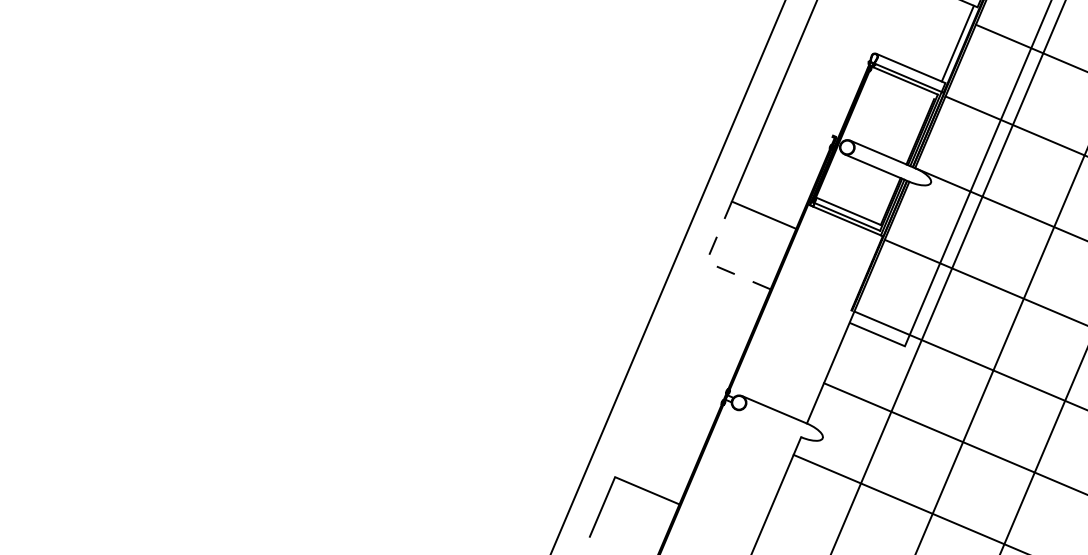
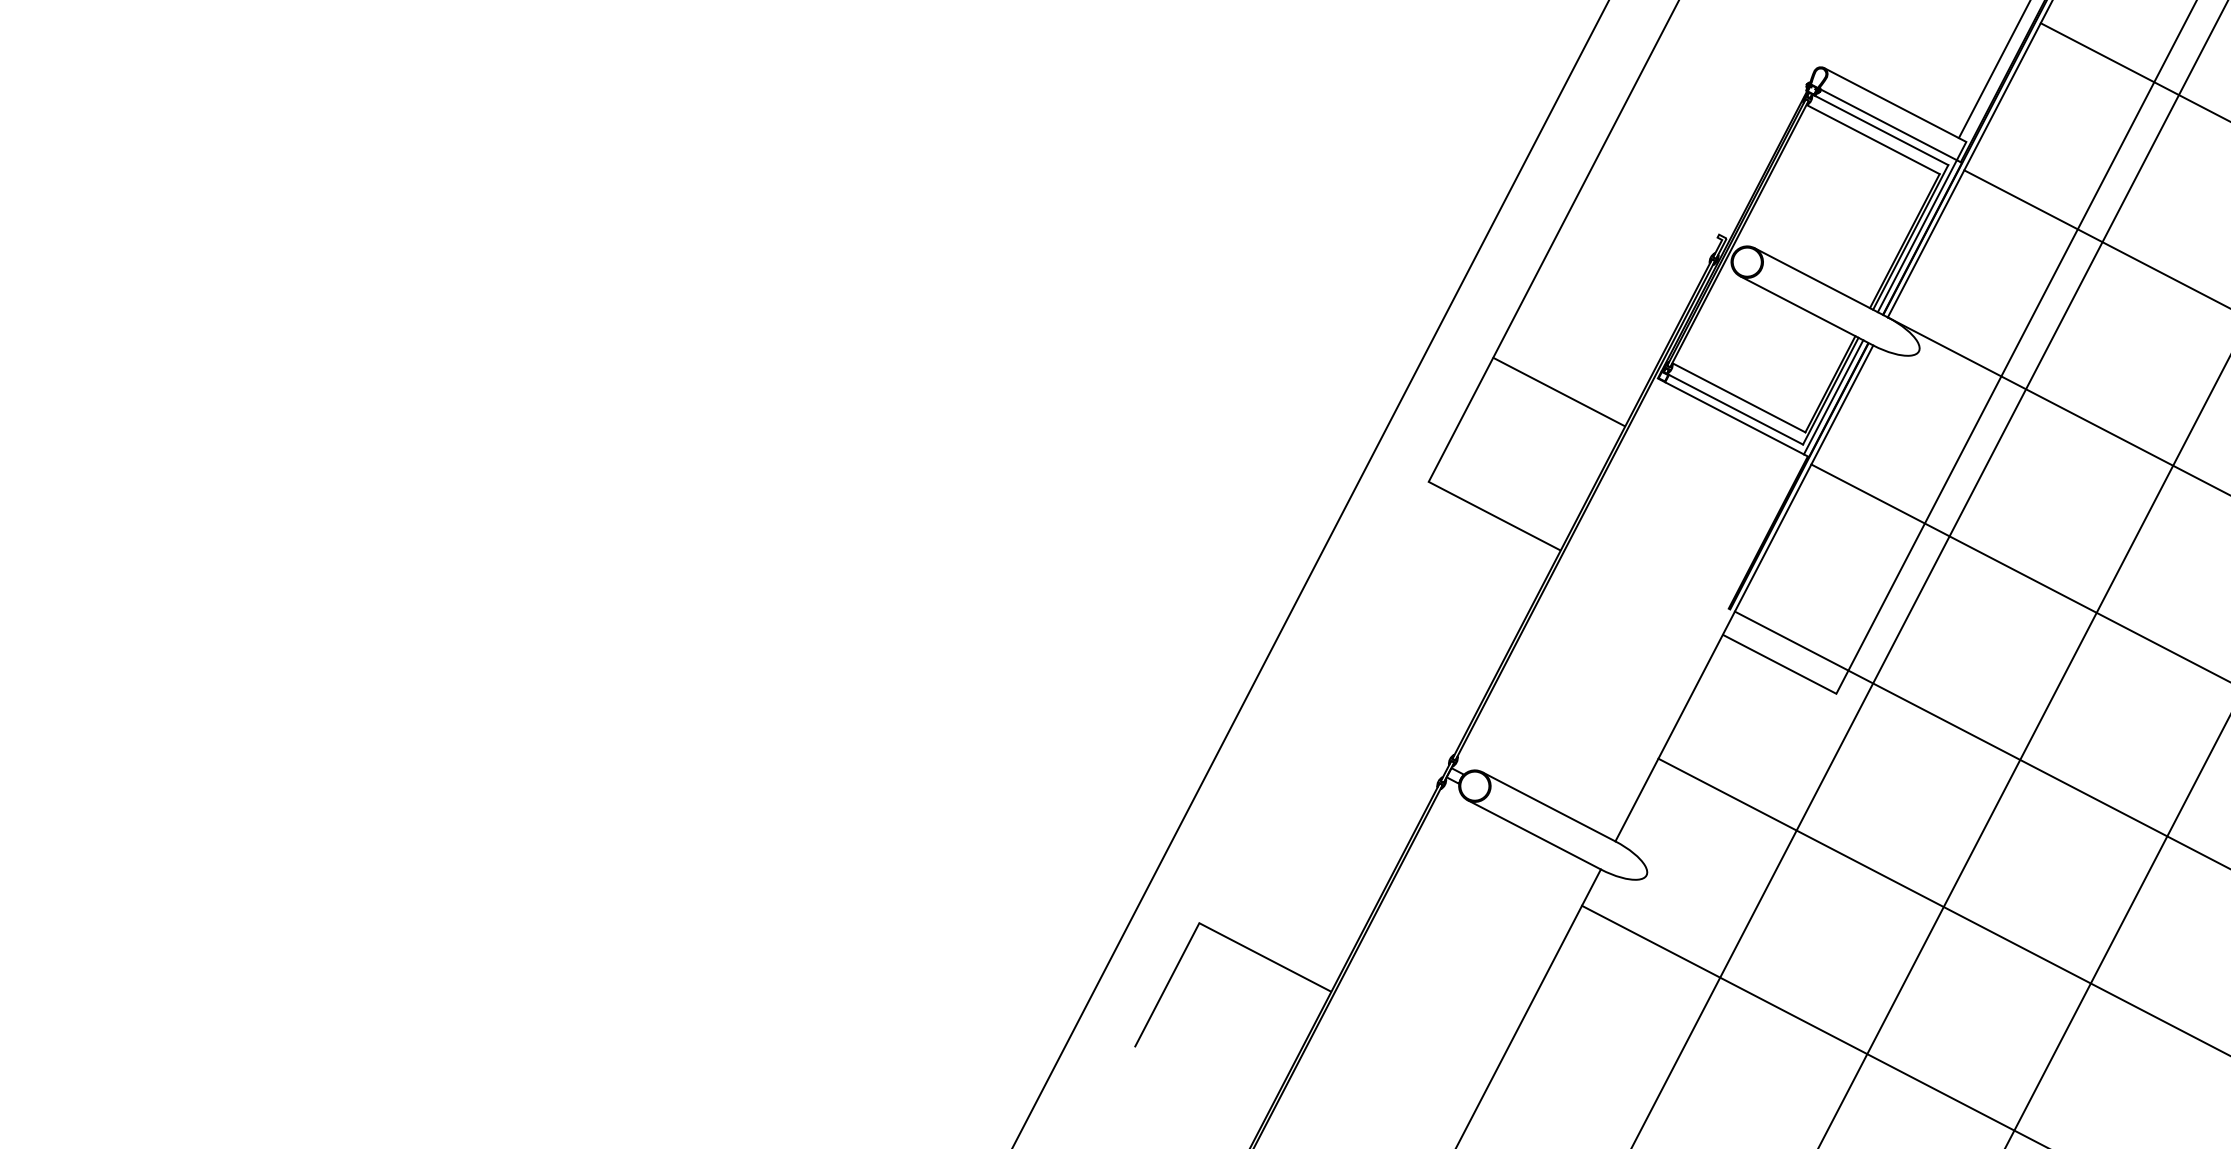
line: (901, 85) -> (1872, 139), added
line: (707, 262) -> (1431, 482), dashed -> solid
line: (768, 423) -> (1533, 834), added

